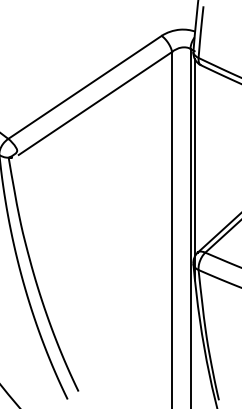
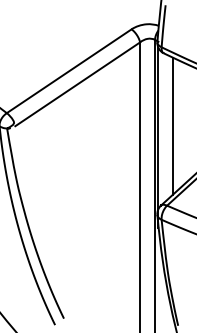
line: (211, 154) -> (172, 125), added

